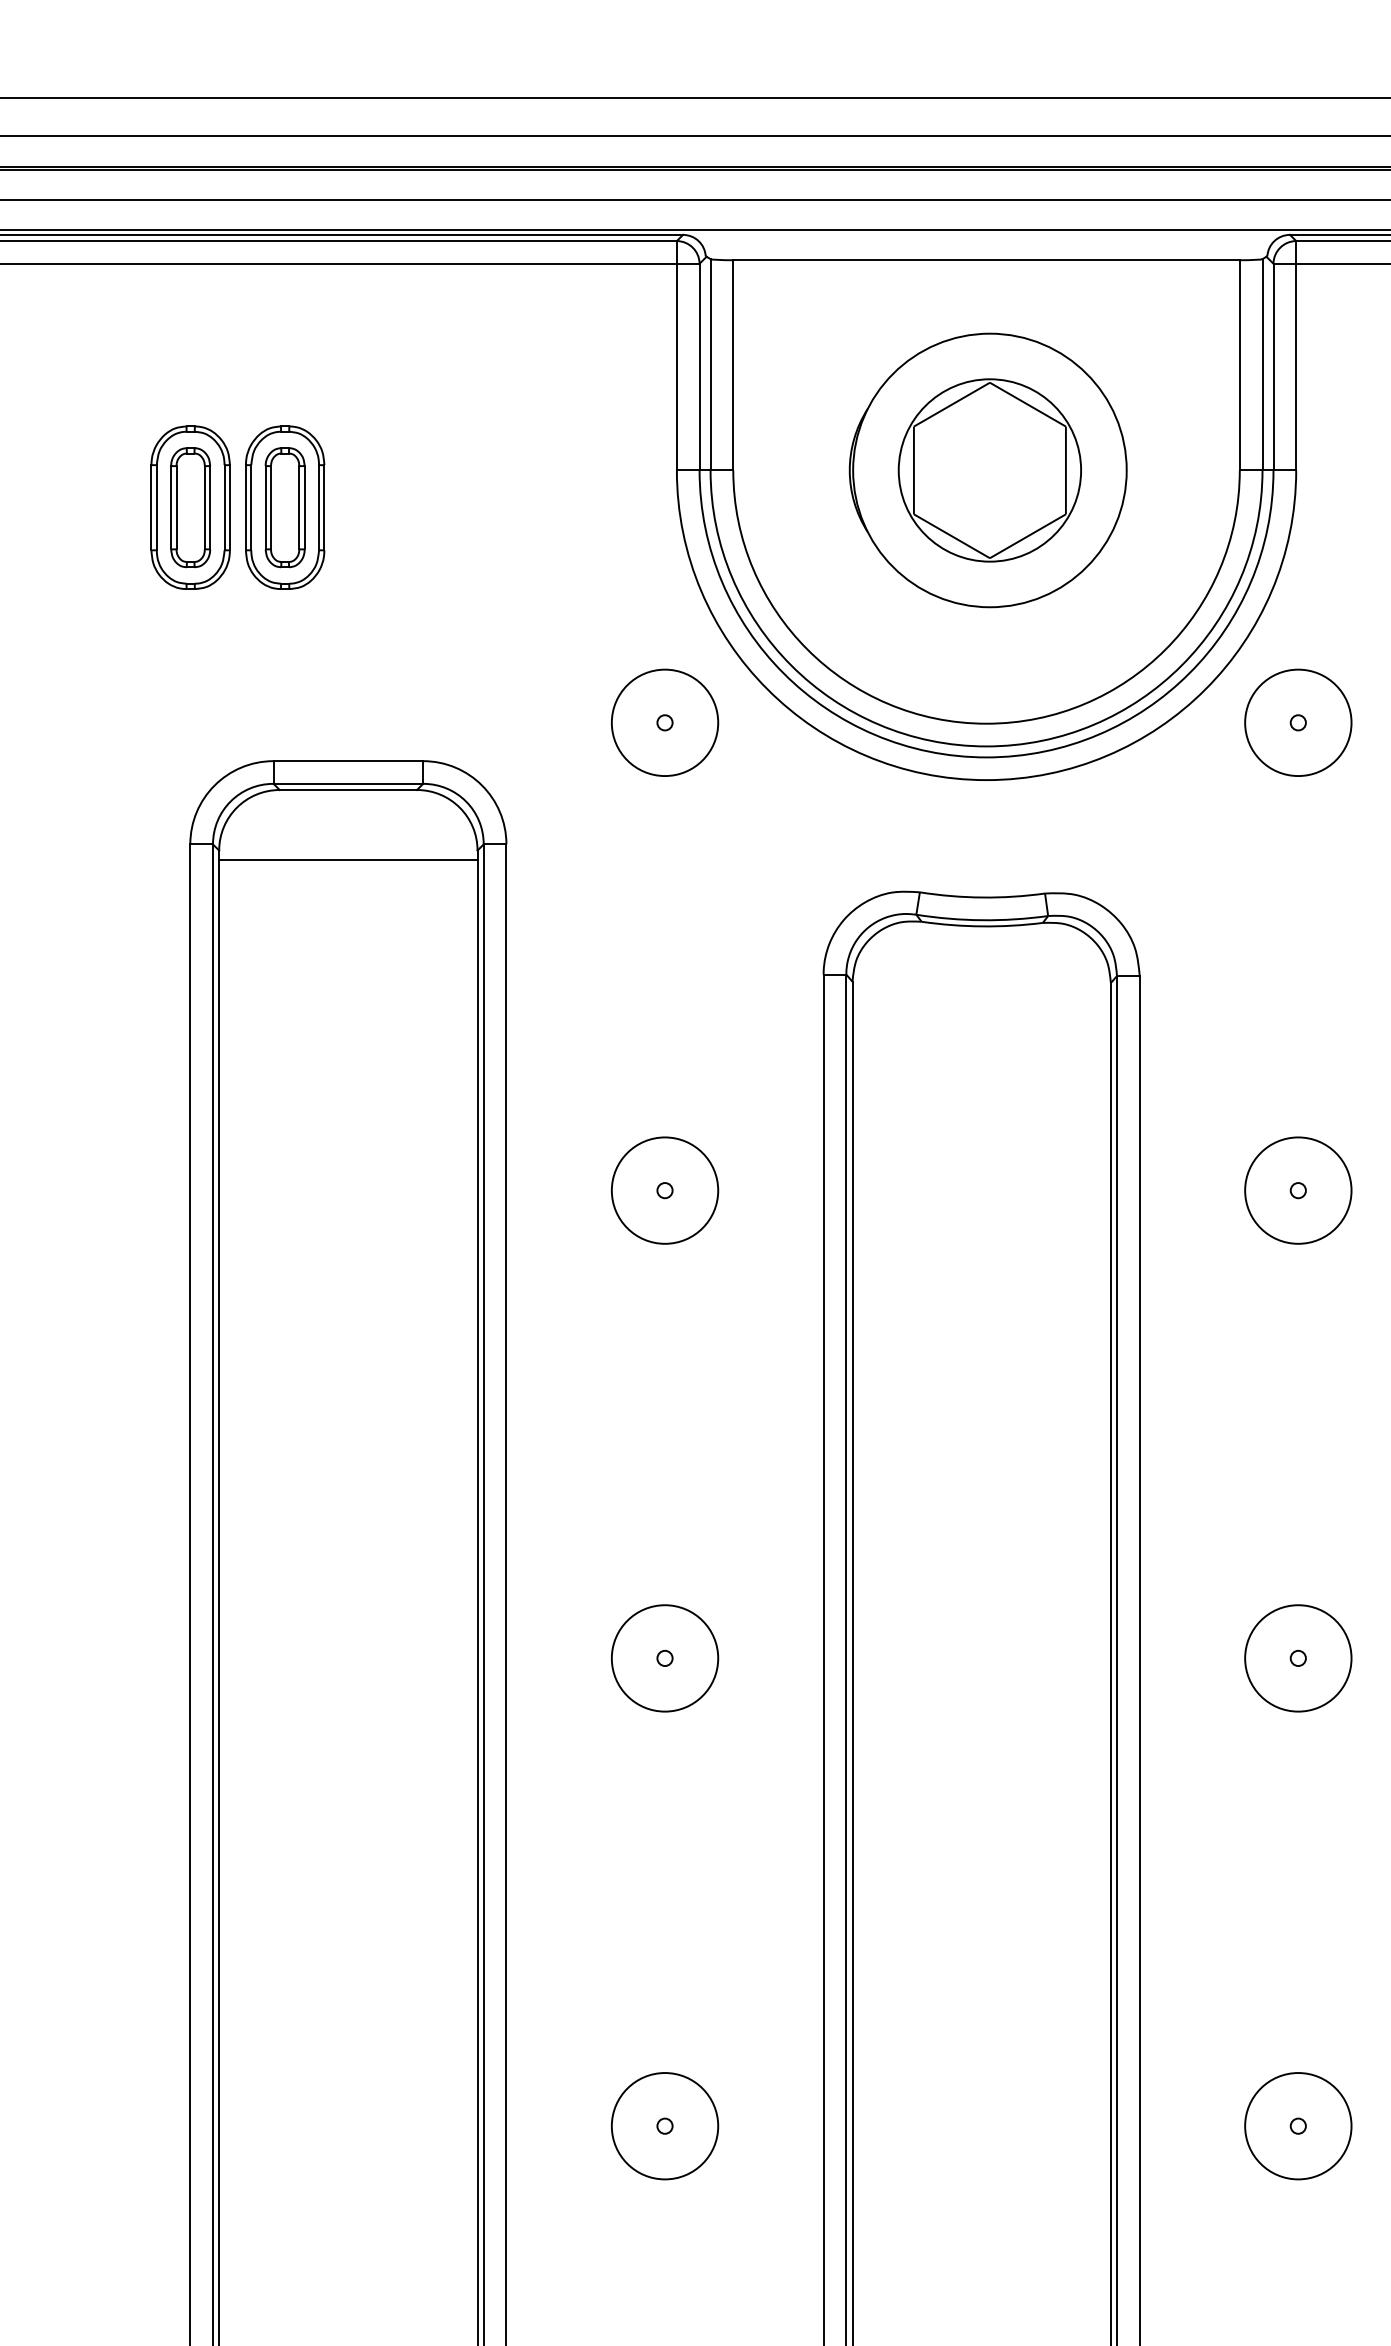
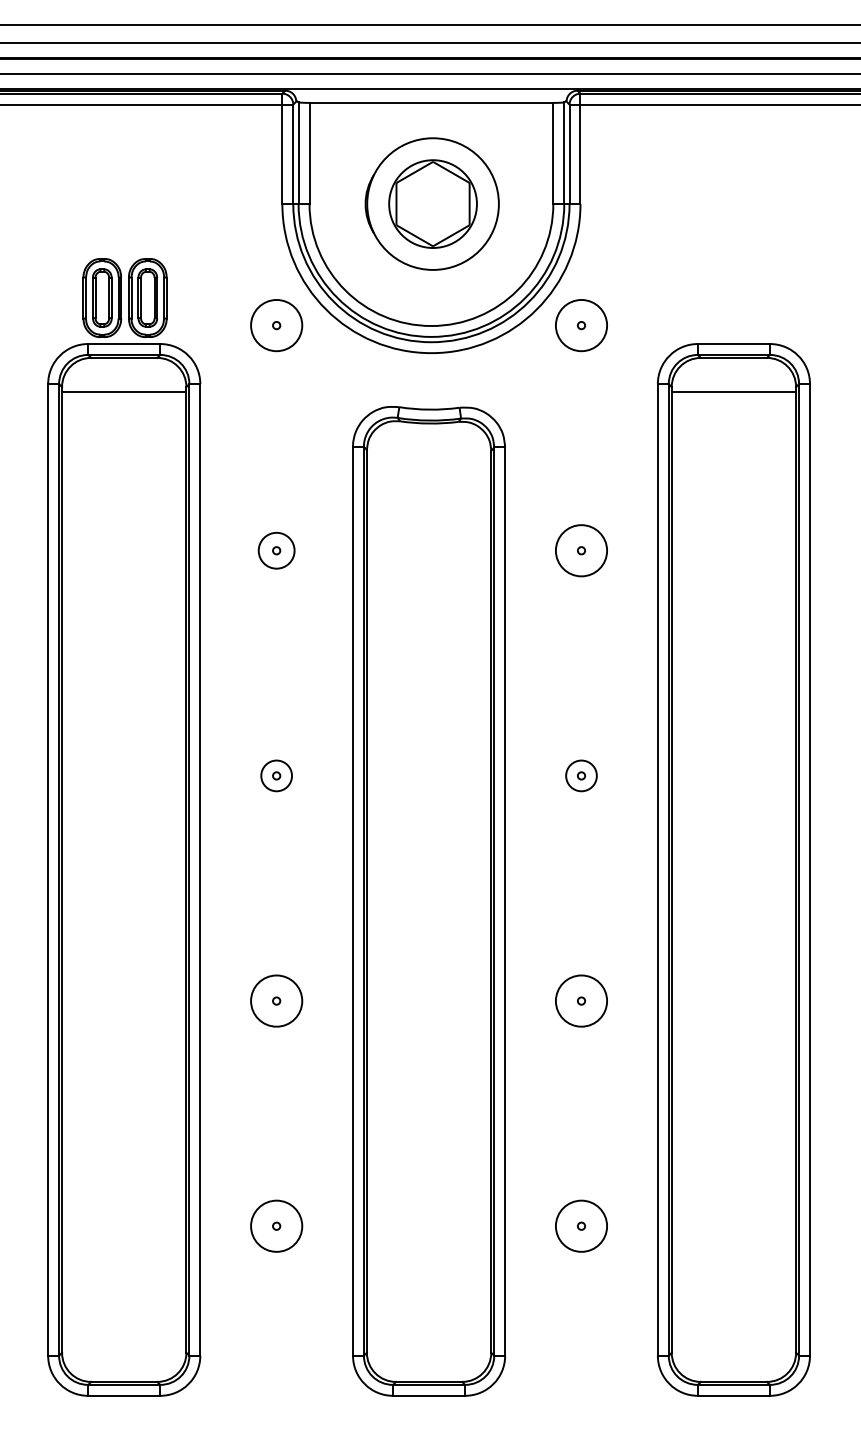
part: (236, 506) -> (124, 297), moved
circle: (664, 1190) -> (276, 550), size x0.7
circle: (664, 1657) -> (276, 775), size x0.6
circle: (1298, 1657) -> (581, 775), size x0.6

